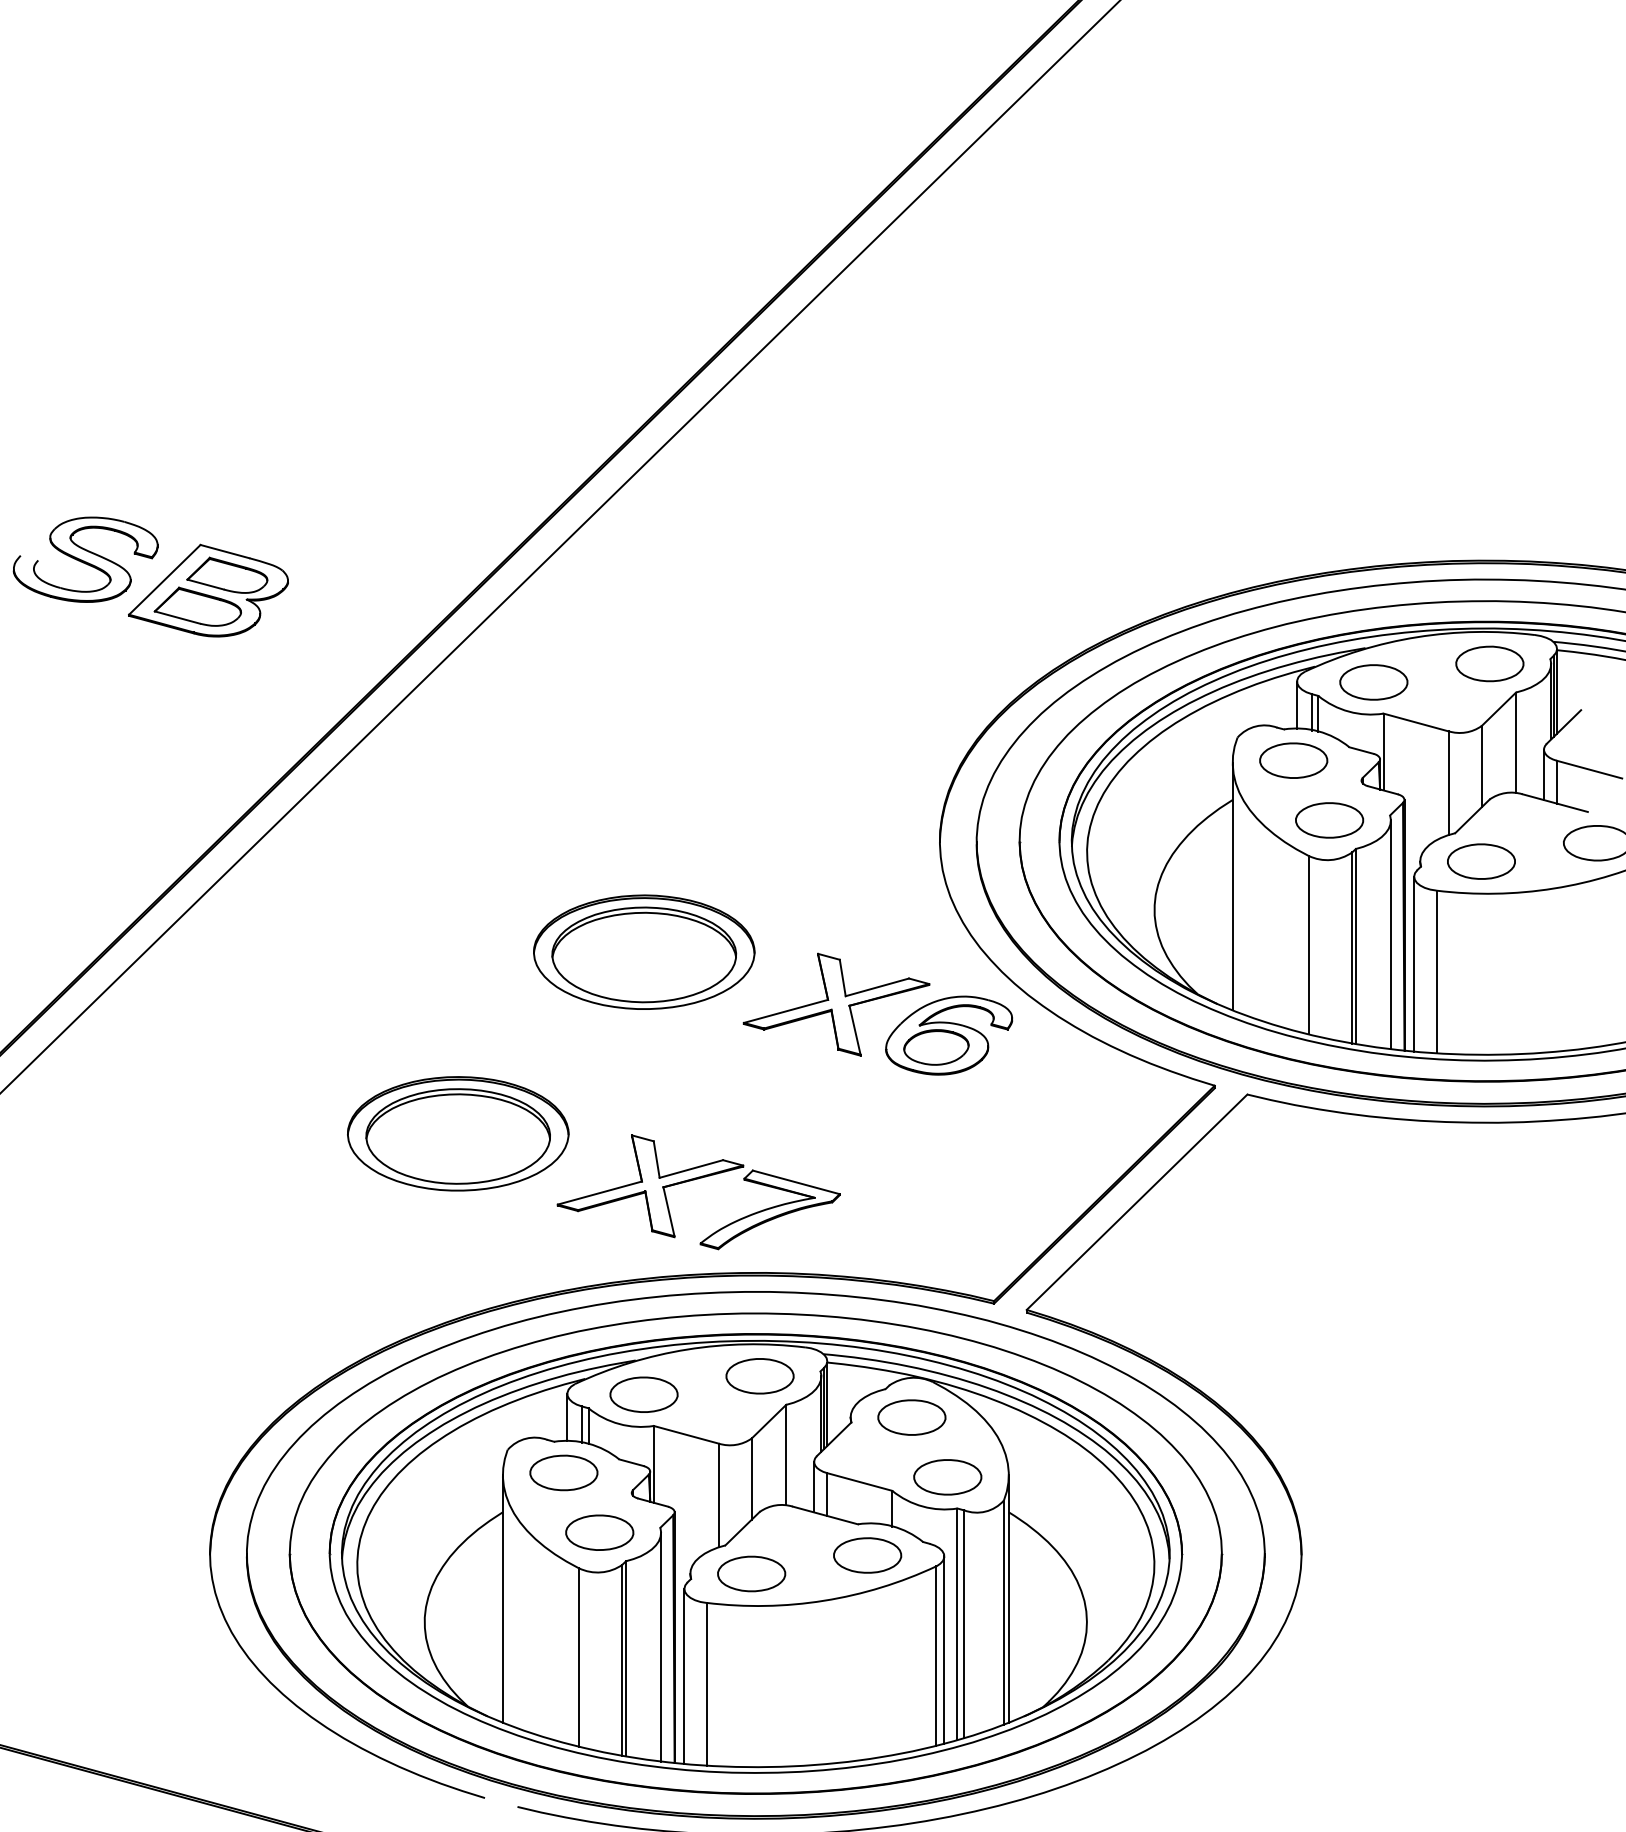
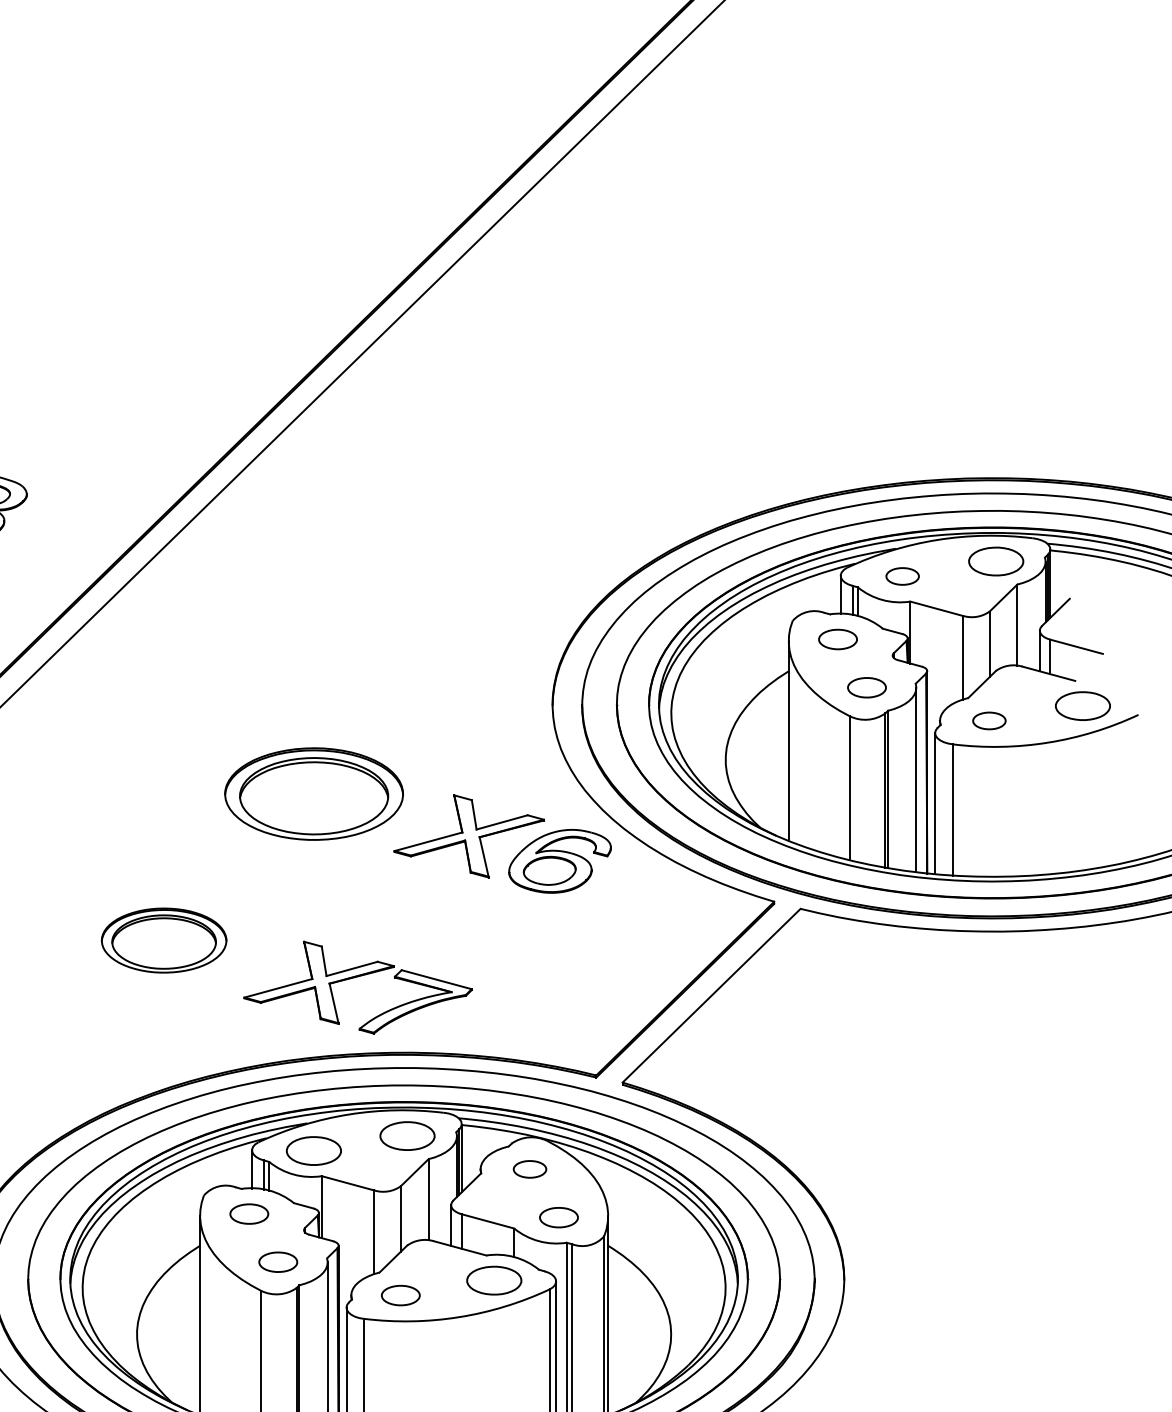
part: (1373, 682) -> (902, 576), size x0.6
part: (1293, 760) -> (837, 639), size x0.7
part: (1329, 820) -> (866, 687), size x0.7
part: (1481, 861) -> (989, 720), size x0.6
part: (458, 1133) -> (164, 940), size x0.7
part: (911, 1417) -> (529, 1169), size x0.6
part: (563, 1472) -> (248, 1213), size x0.7
part: (947, 1477) -> (558, 1217), size x0.7
part: (599, 1532) -> (278, 1262), size x0.7
part: (751, 1573) -> (400, 1295), size x0.7

